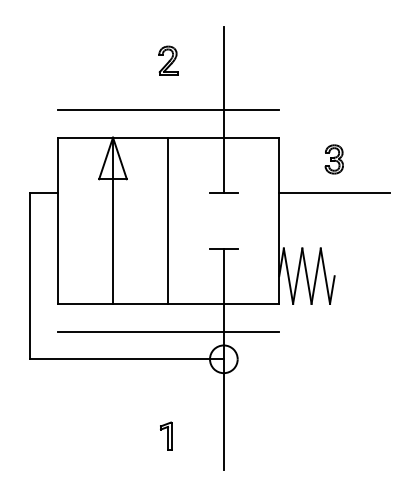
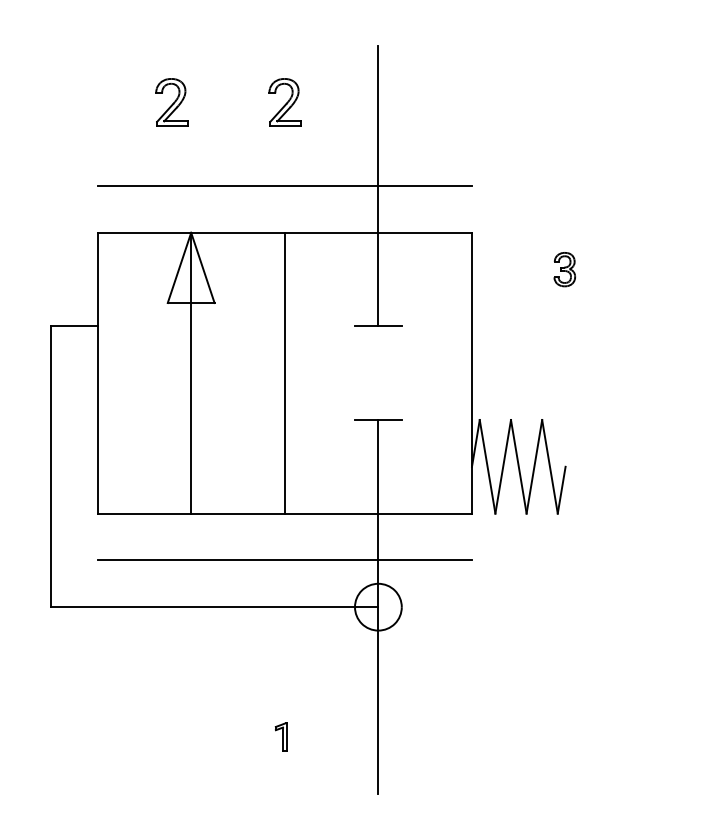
part: (101, 60) -> (171, 102), added
part: (333, 159) -> (563, 269), size x0.7
line: (334, 193) -> (565, 327), removed
part: (166, 435) -> (281, 735), size x0.6

